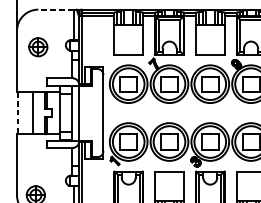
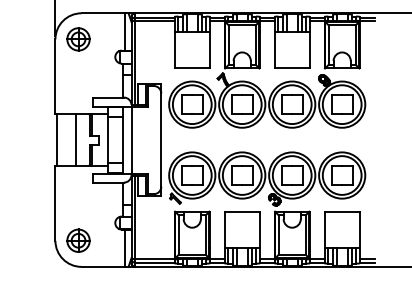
line: (56, 9) -> (103, 13), dashed -> solid
part: (38, 47) -> (78, 39), moved
line: (17, 113) -> (56, 140), dashed -> solid

